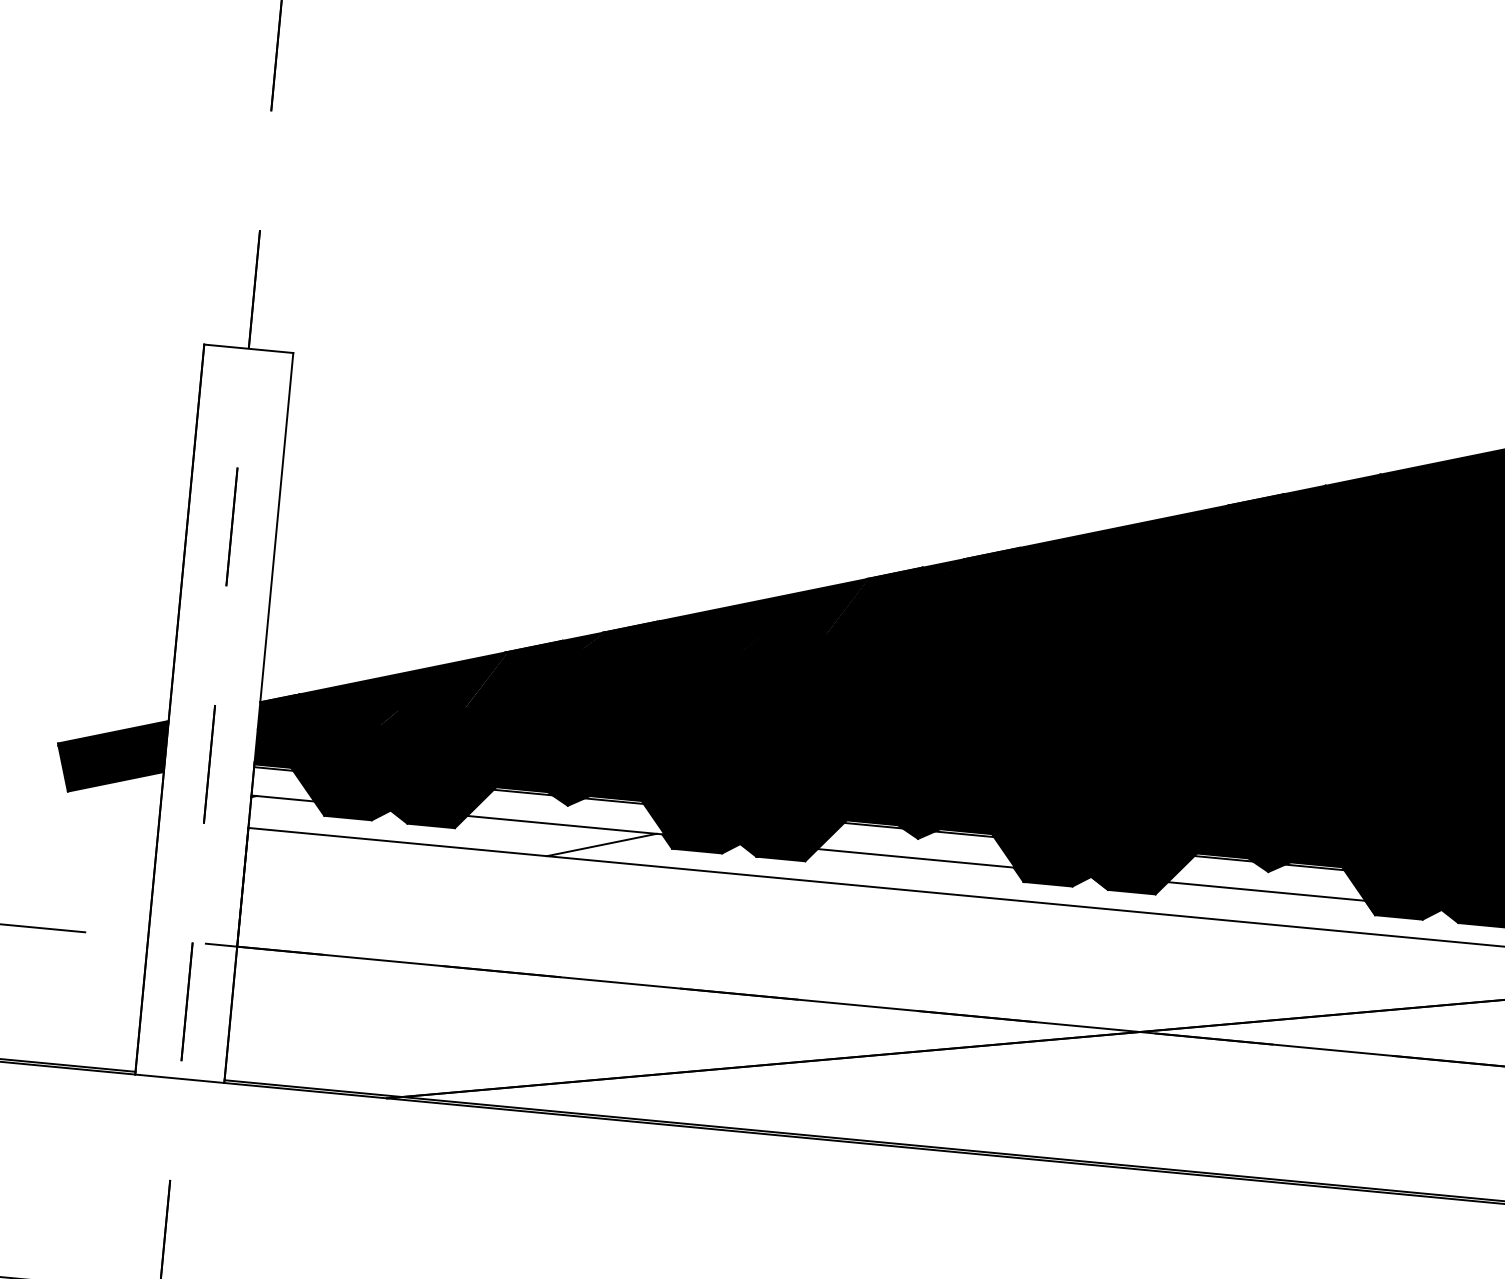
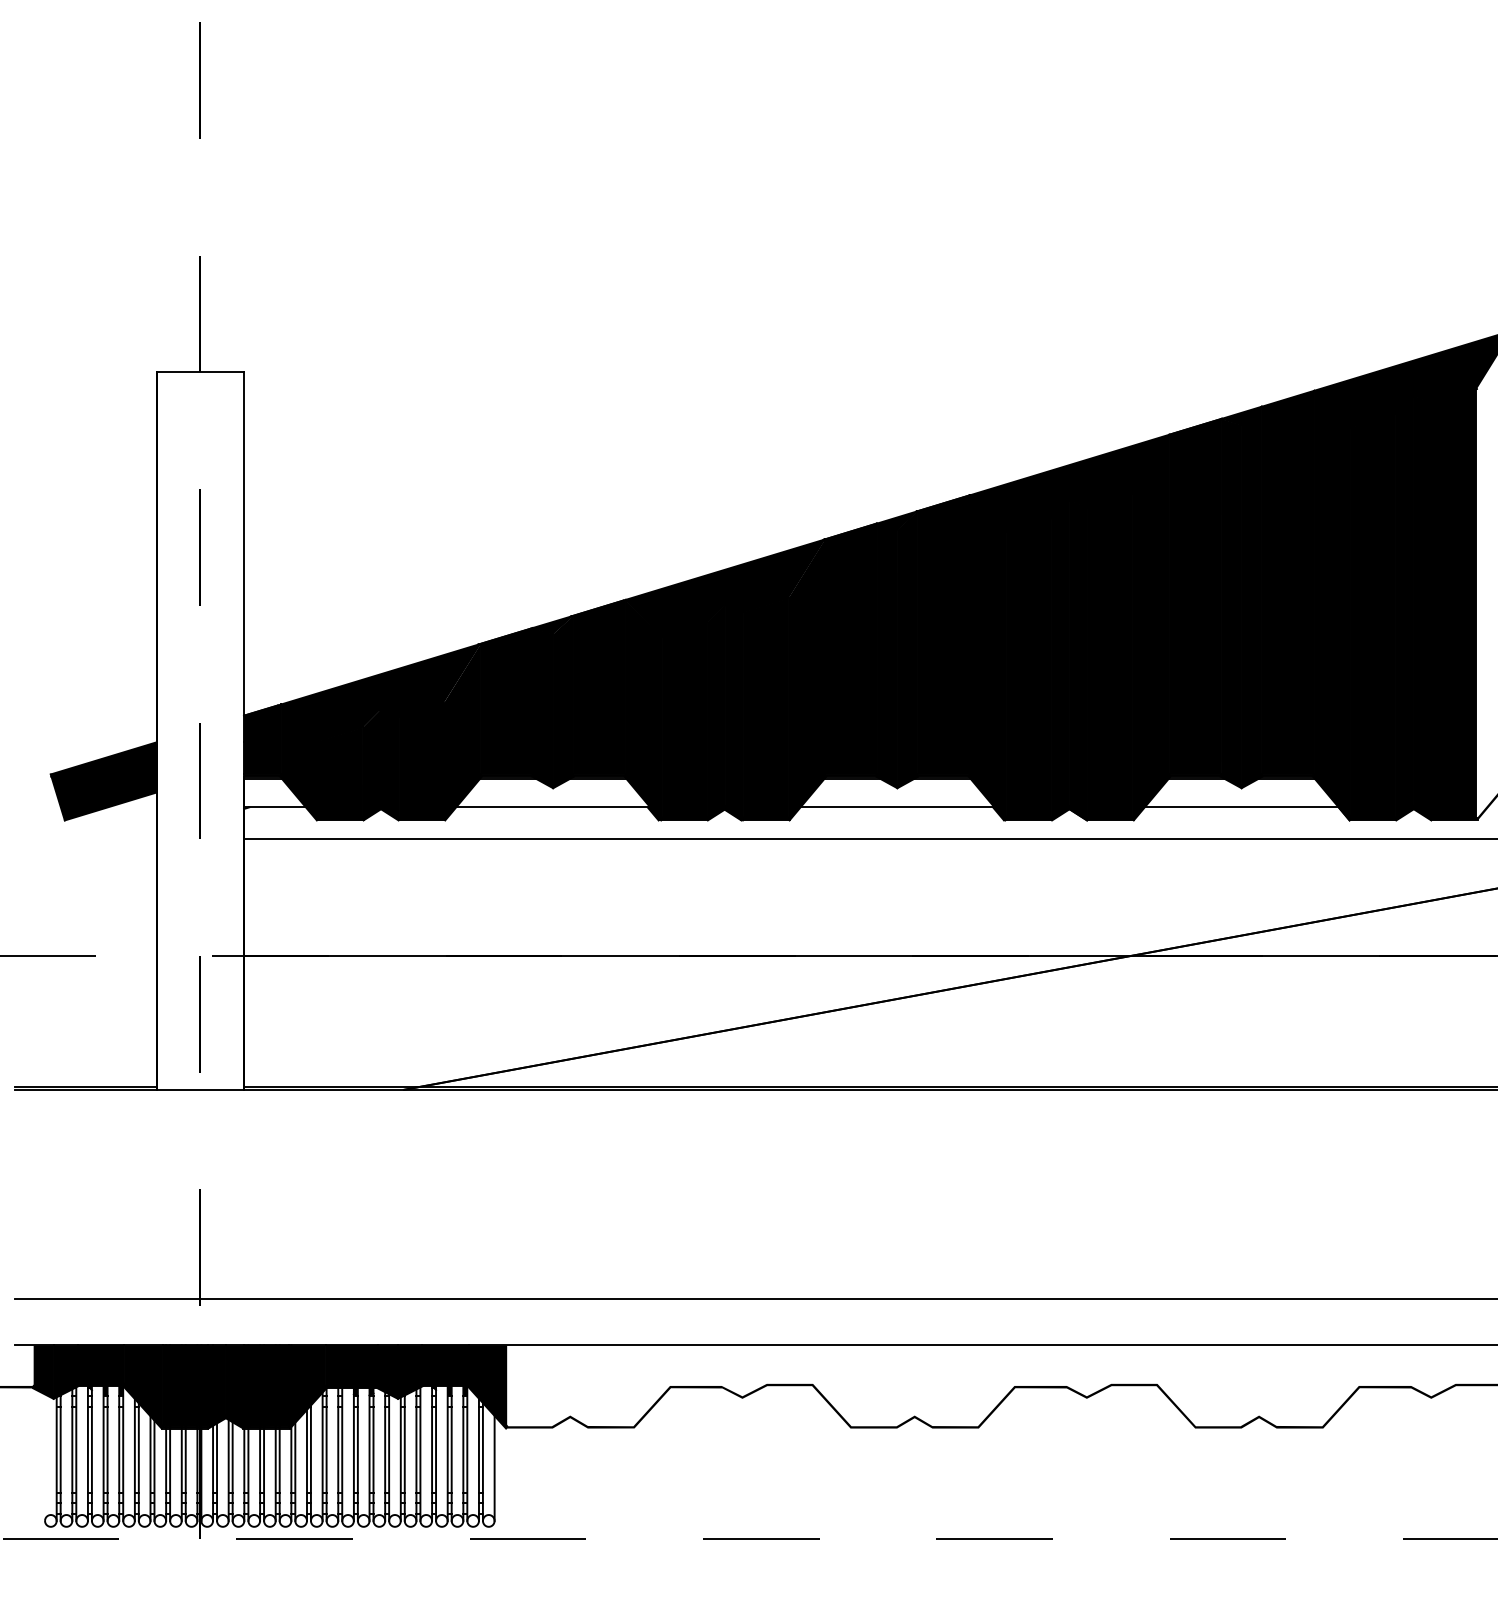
line: (601, 845) -> (589, 823), removed

